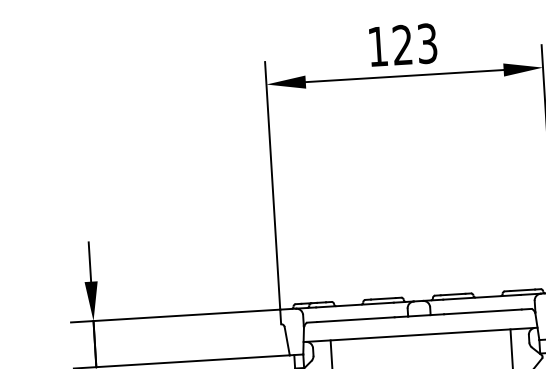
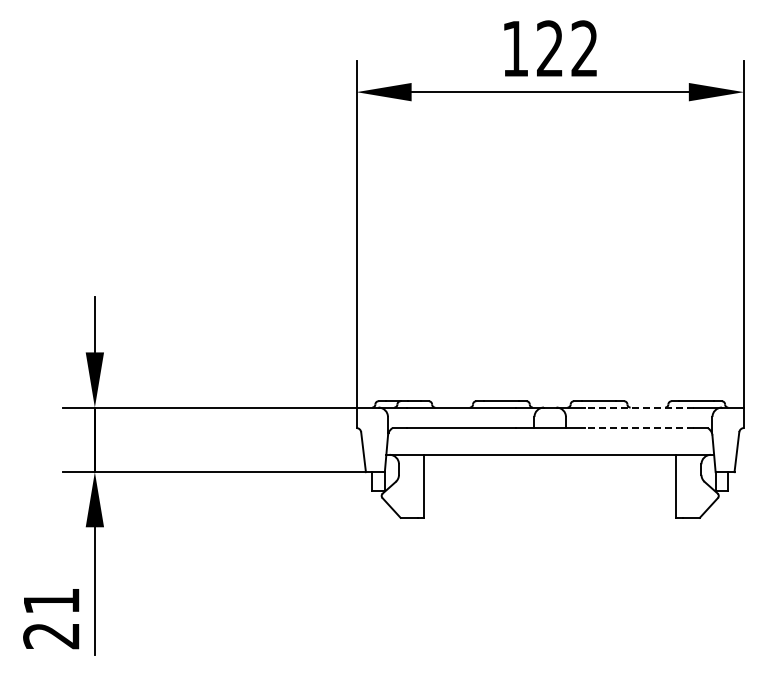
text: (427, 43) -> (584, 48), 123 -> 122
line: (481, 297) -> (638, 407), solid -> dashed
line: (482, 312) -> (638, 428), solid -> dashed

